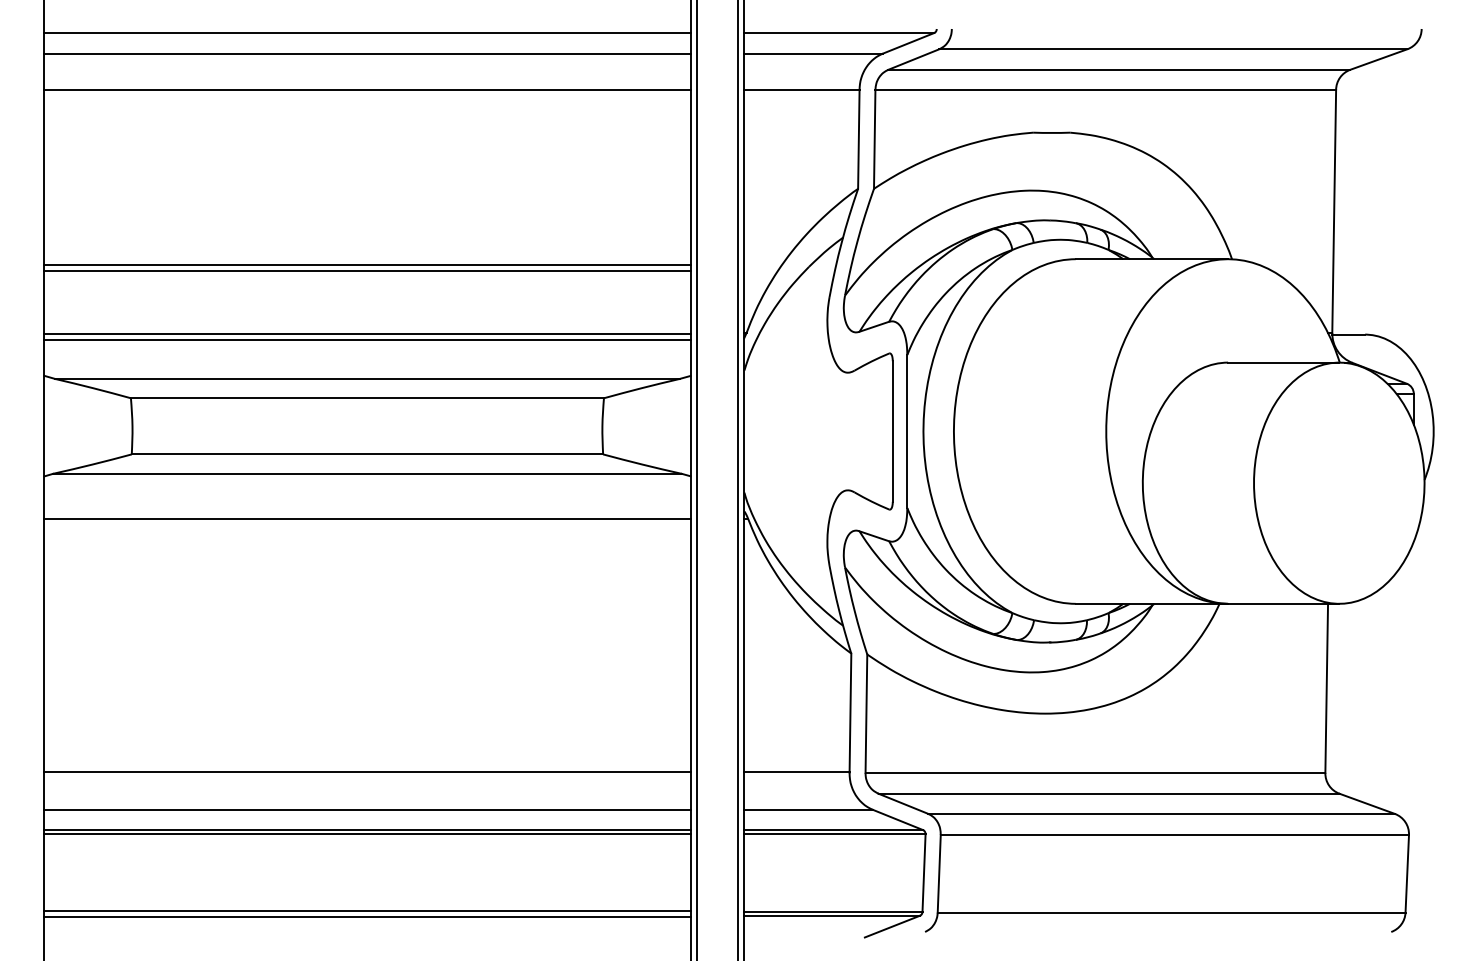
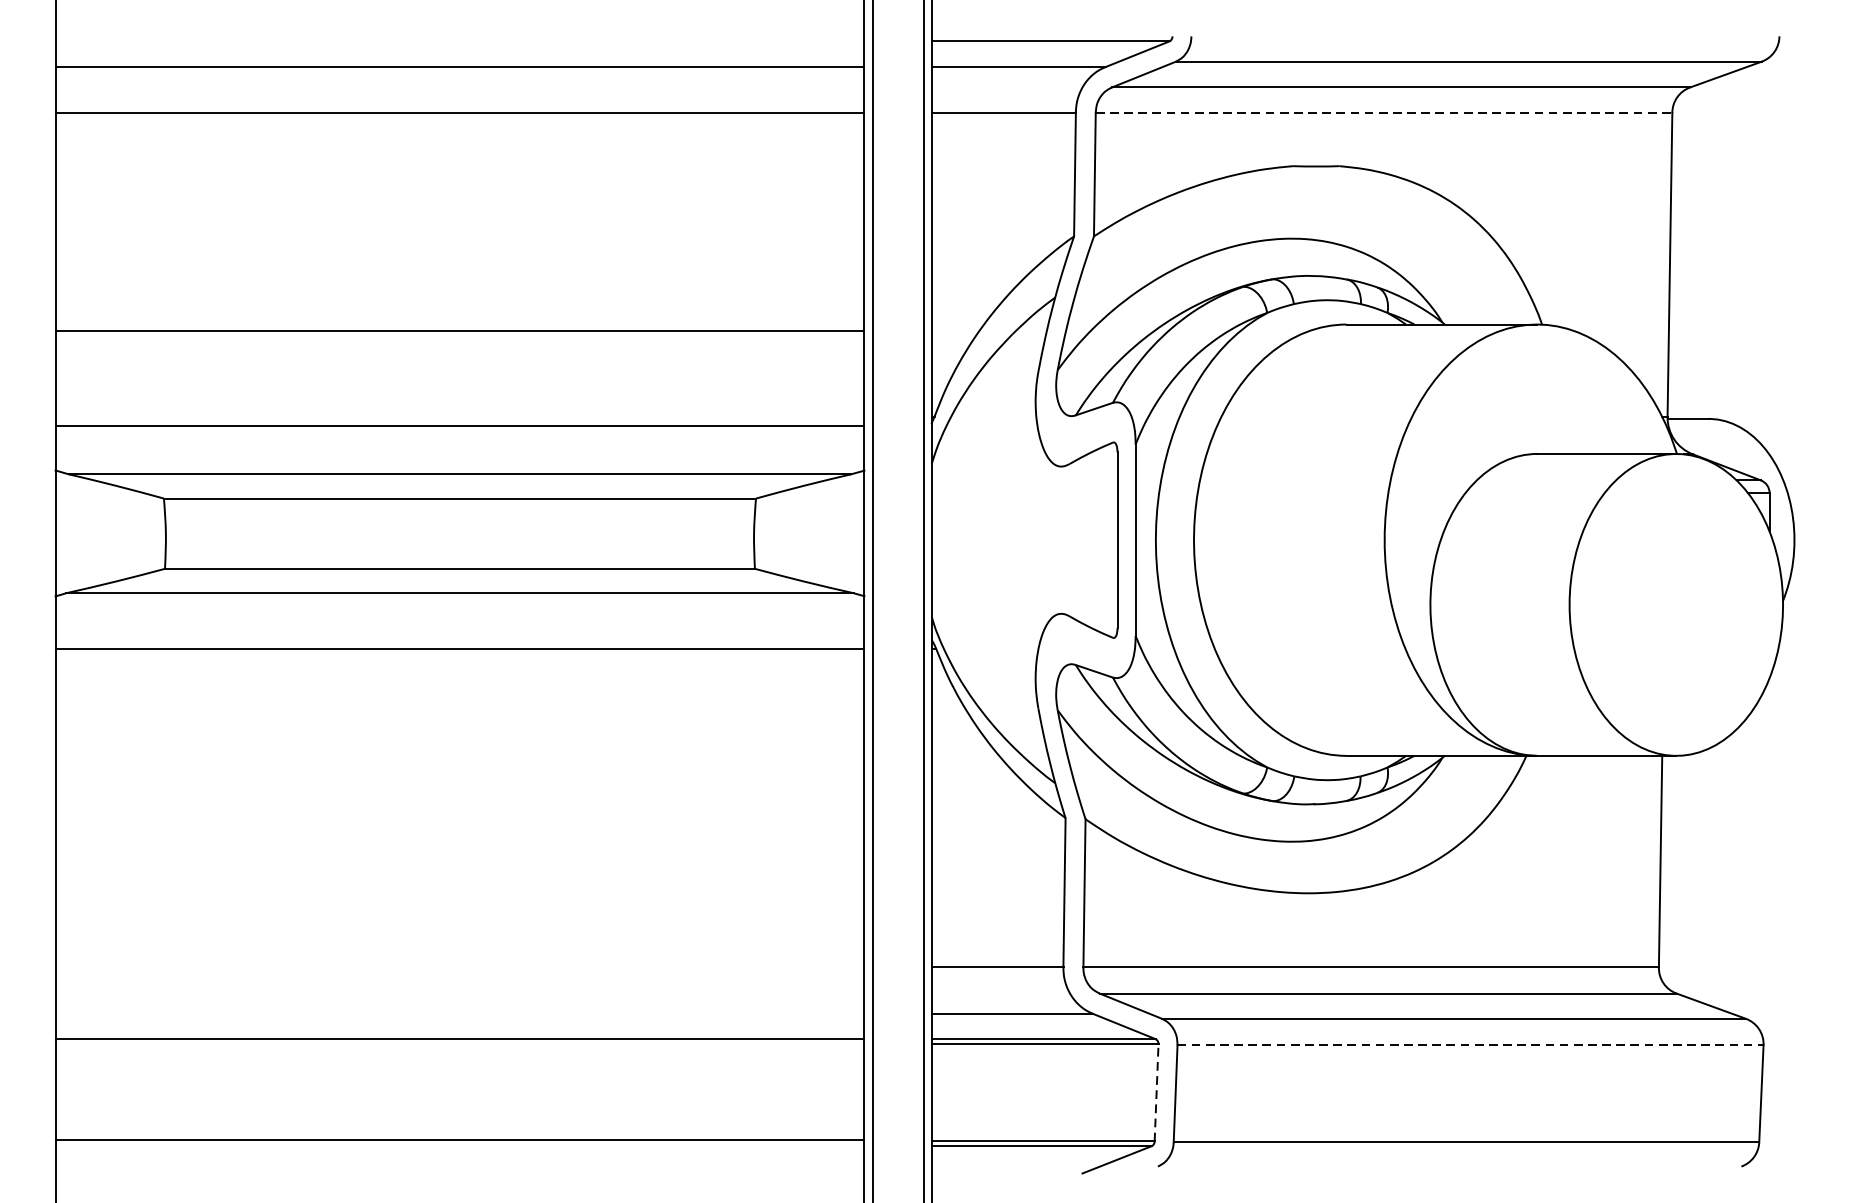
line: (367, 33) -> (460, 42), removed
line: (1106, 90) -> (1384, 113), solid -> dashed
line: (367, 271) -> (460, 339), removed
line: (367, 333) -> (460, 417), removed
line: (367, 772) -> (460, 966), removed
line: (367, 809) -> (460, 1013), removed
line: (367, 834) -> (460, 1044), removed
line: (1175, 835) -> (1471, 1045), solid -> dashed
line: (924, 873) -> (1157, 1093), solid -> dashed
line: (367, 917) -> (460, 1148), removed

